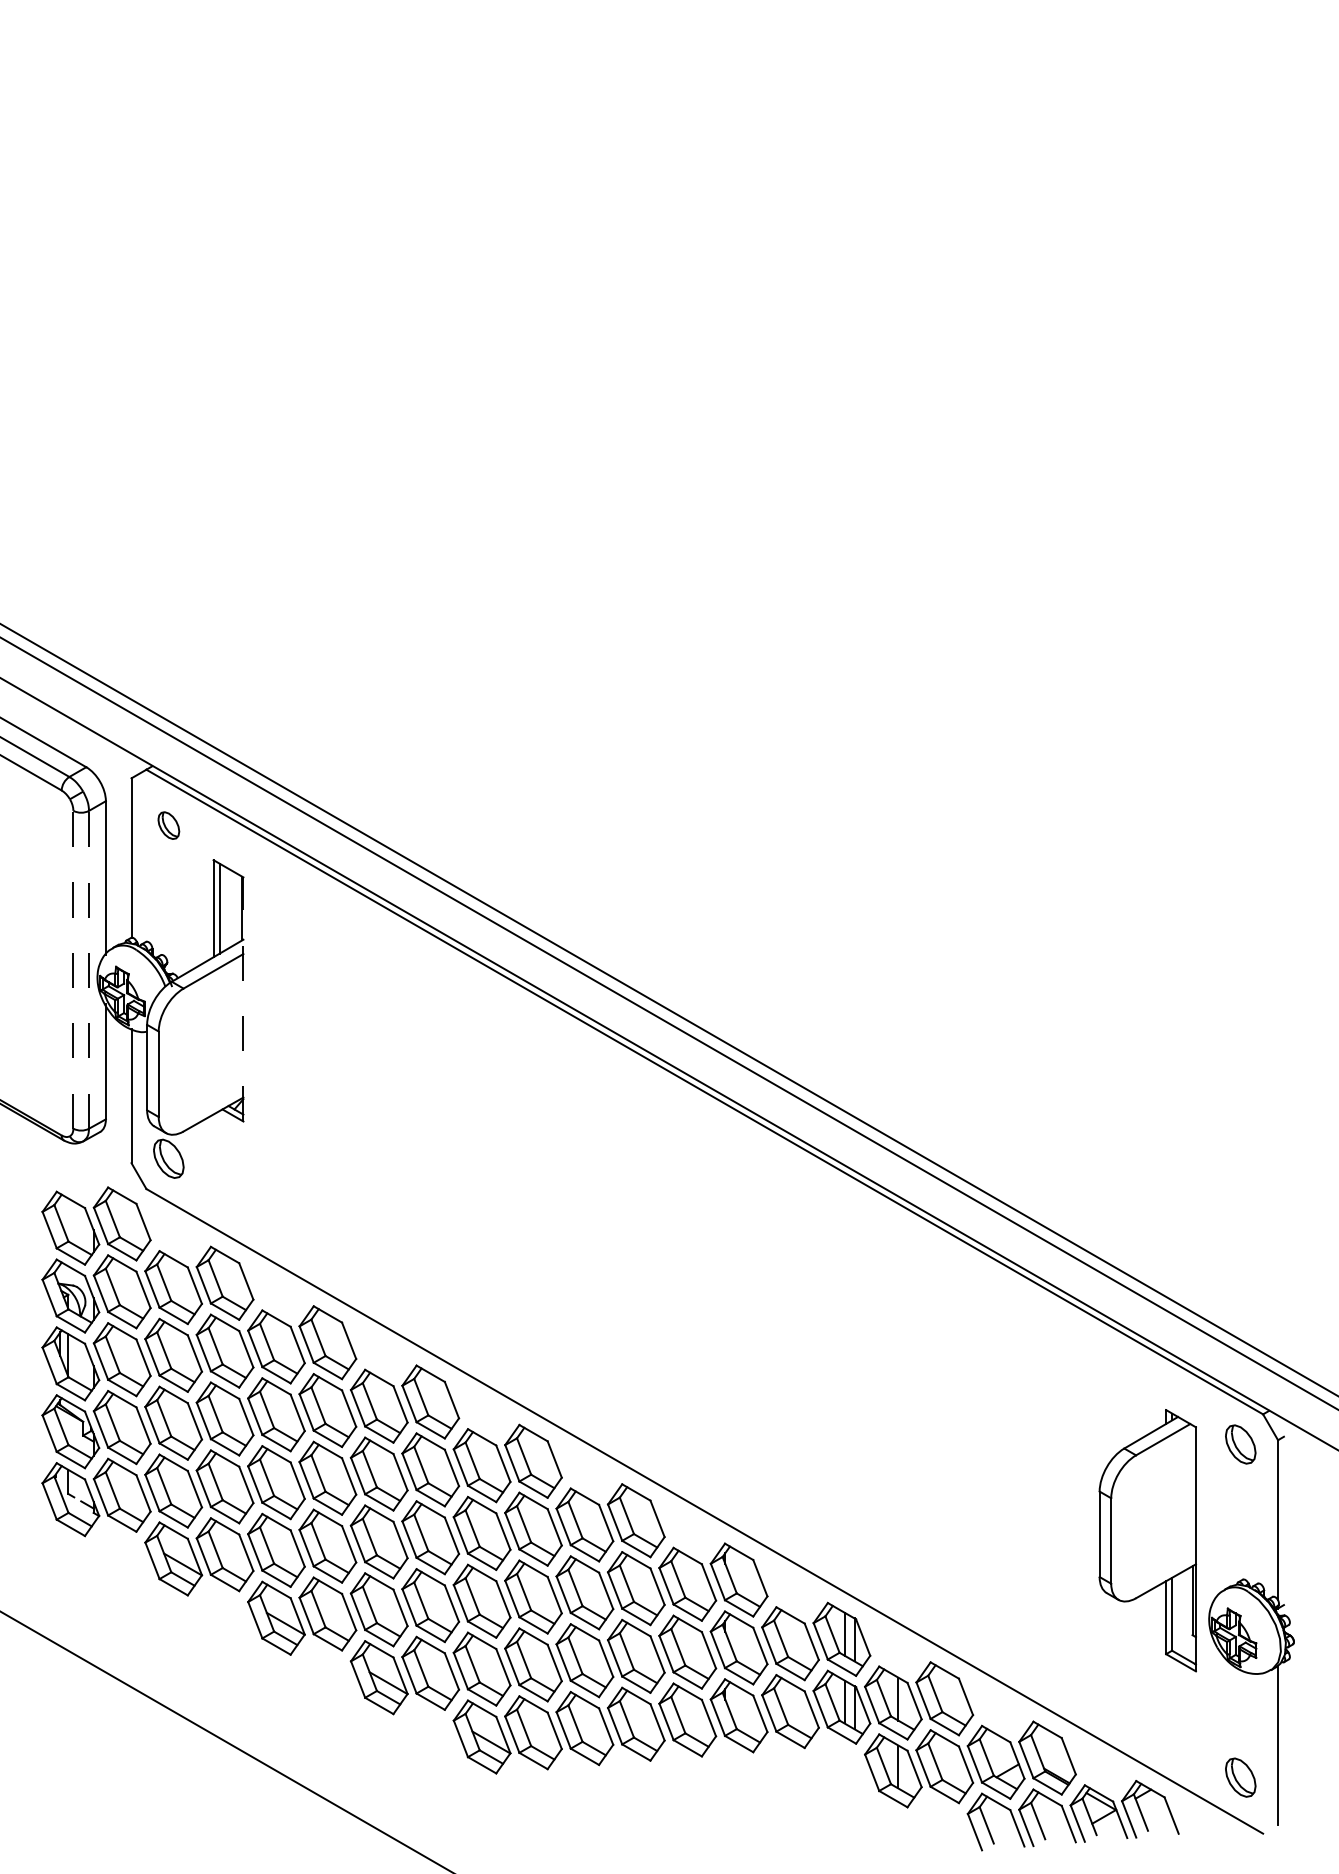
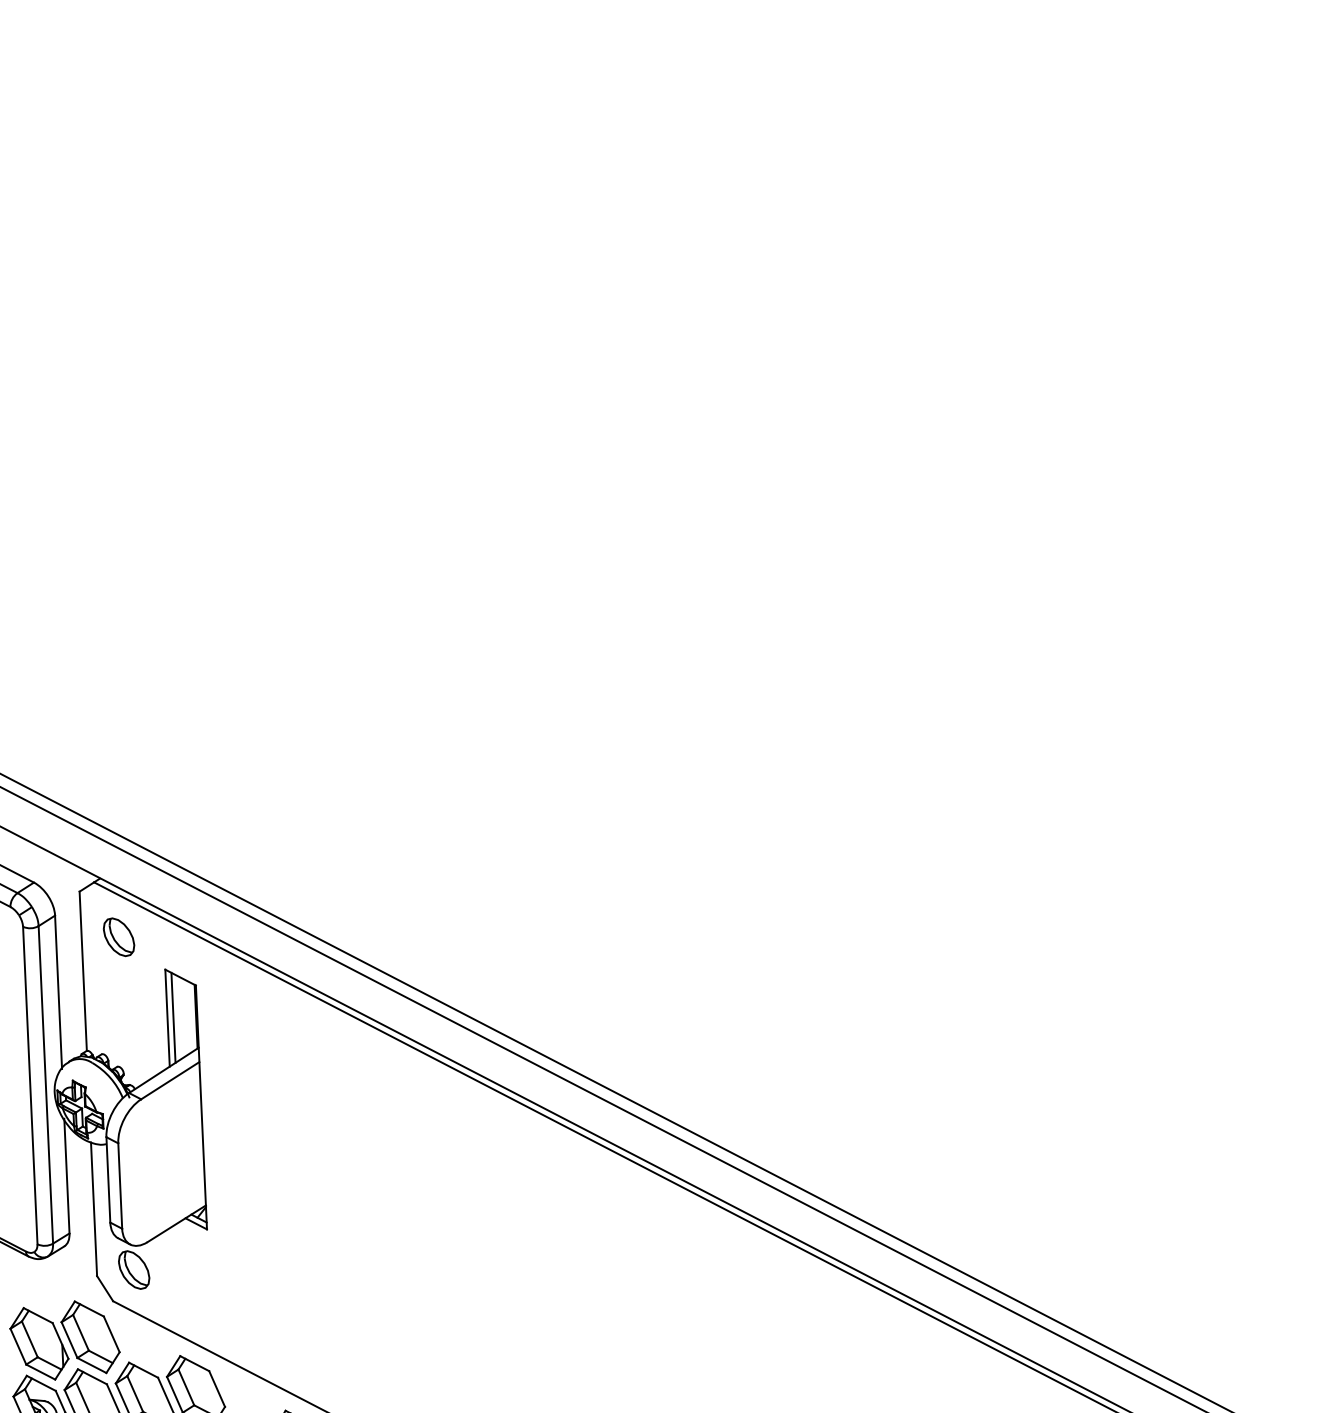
part: (168, 825) -> (118, 937), size x1.43
line: (73, 969) -> (30, 1085), dashed -> solid
line: (89, 969) -> (46, 1084), dashed -> solid
line: (243, 998) -> (201, 1106), dashed -> solid

